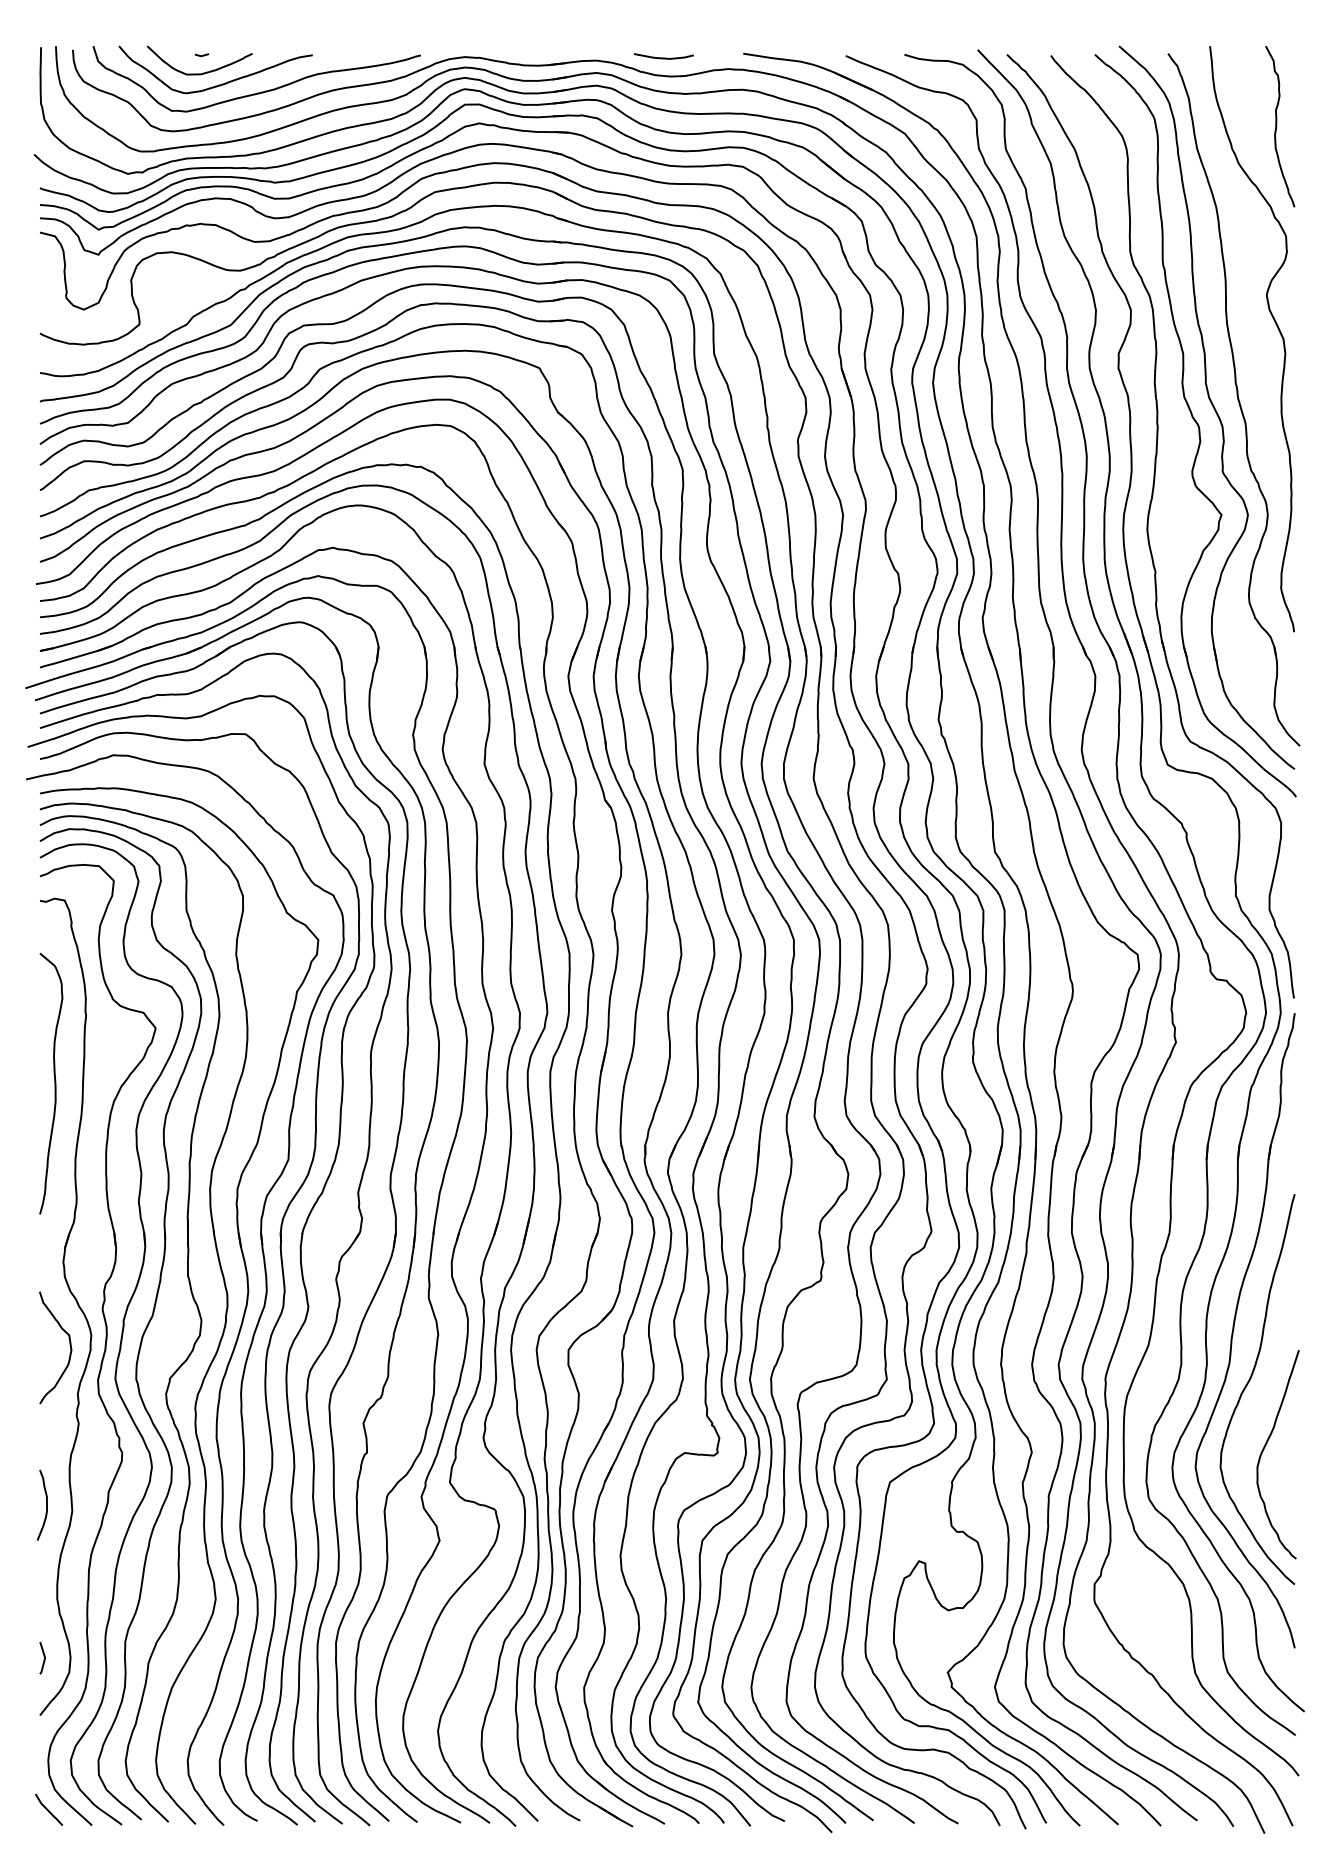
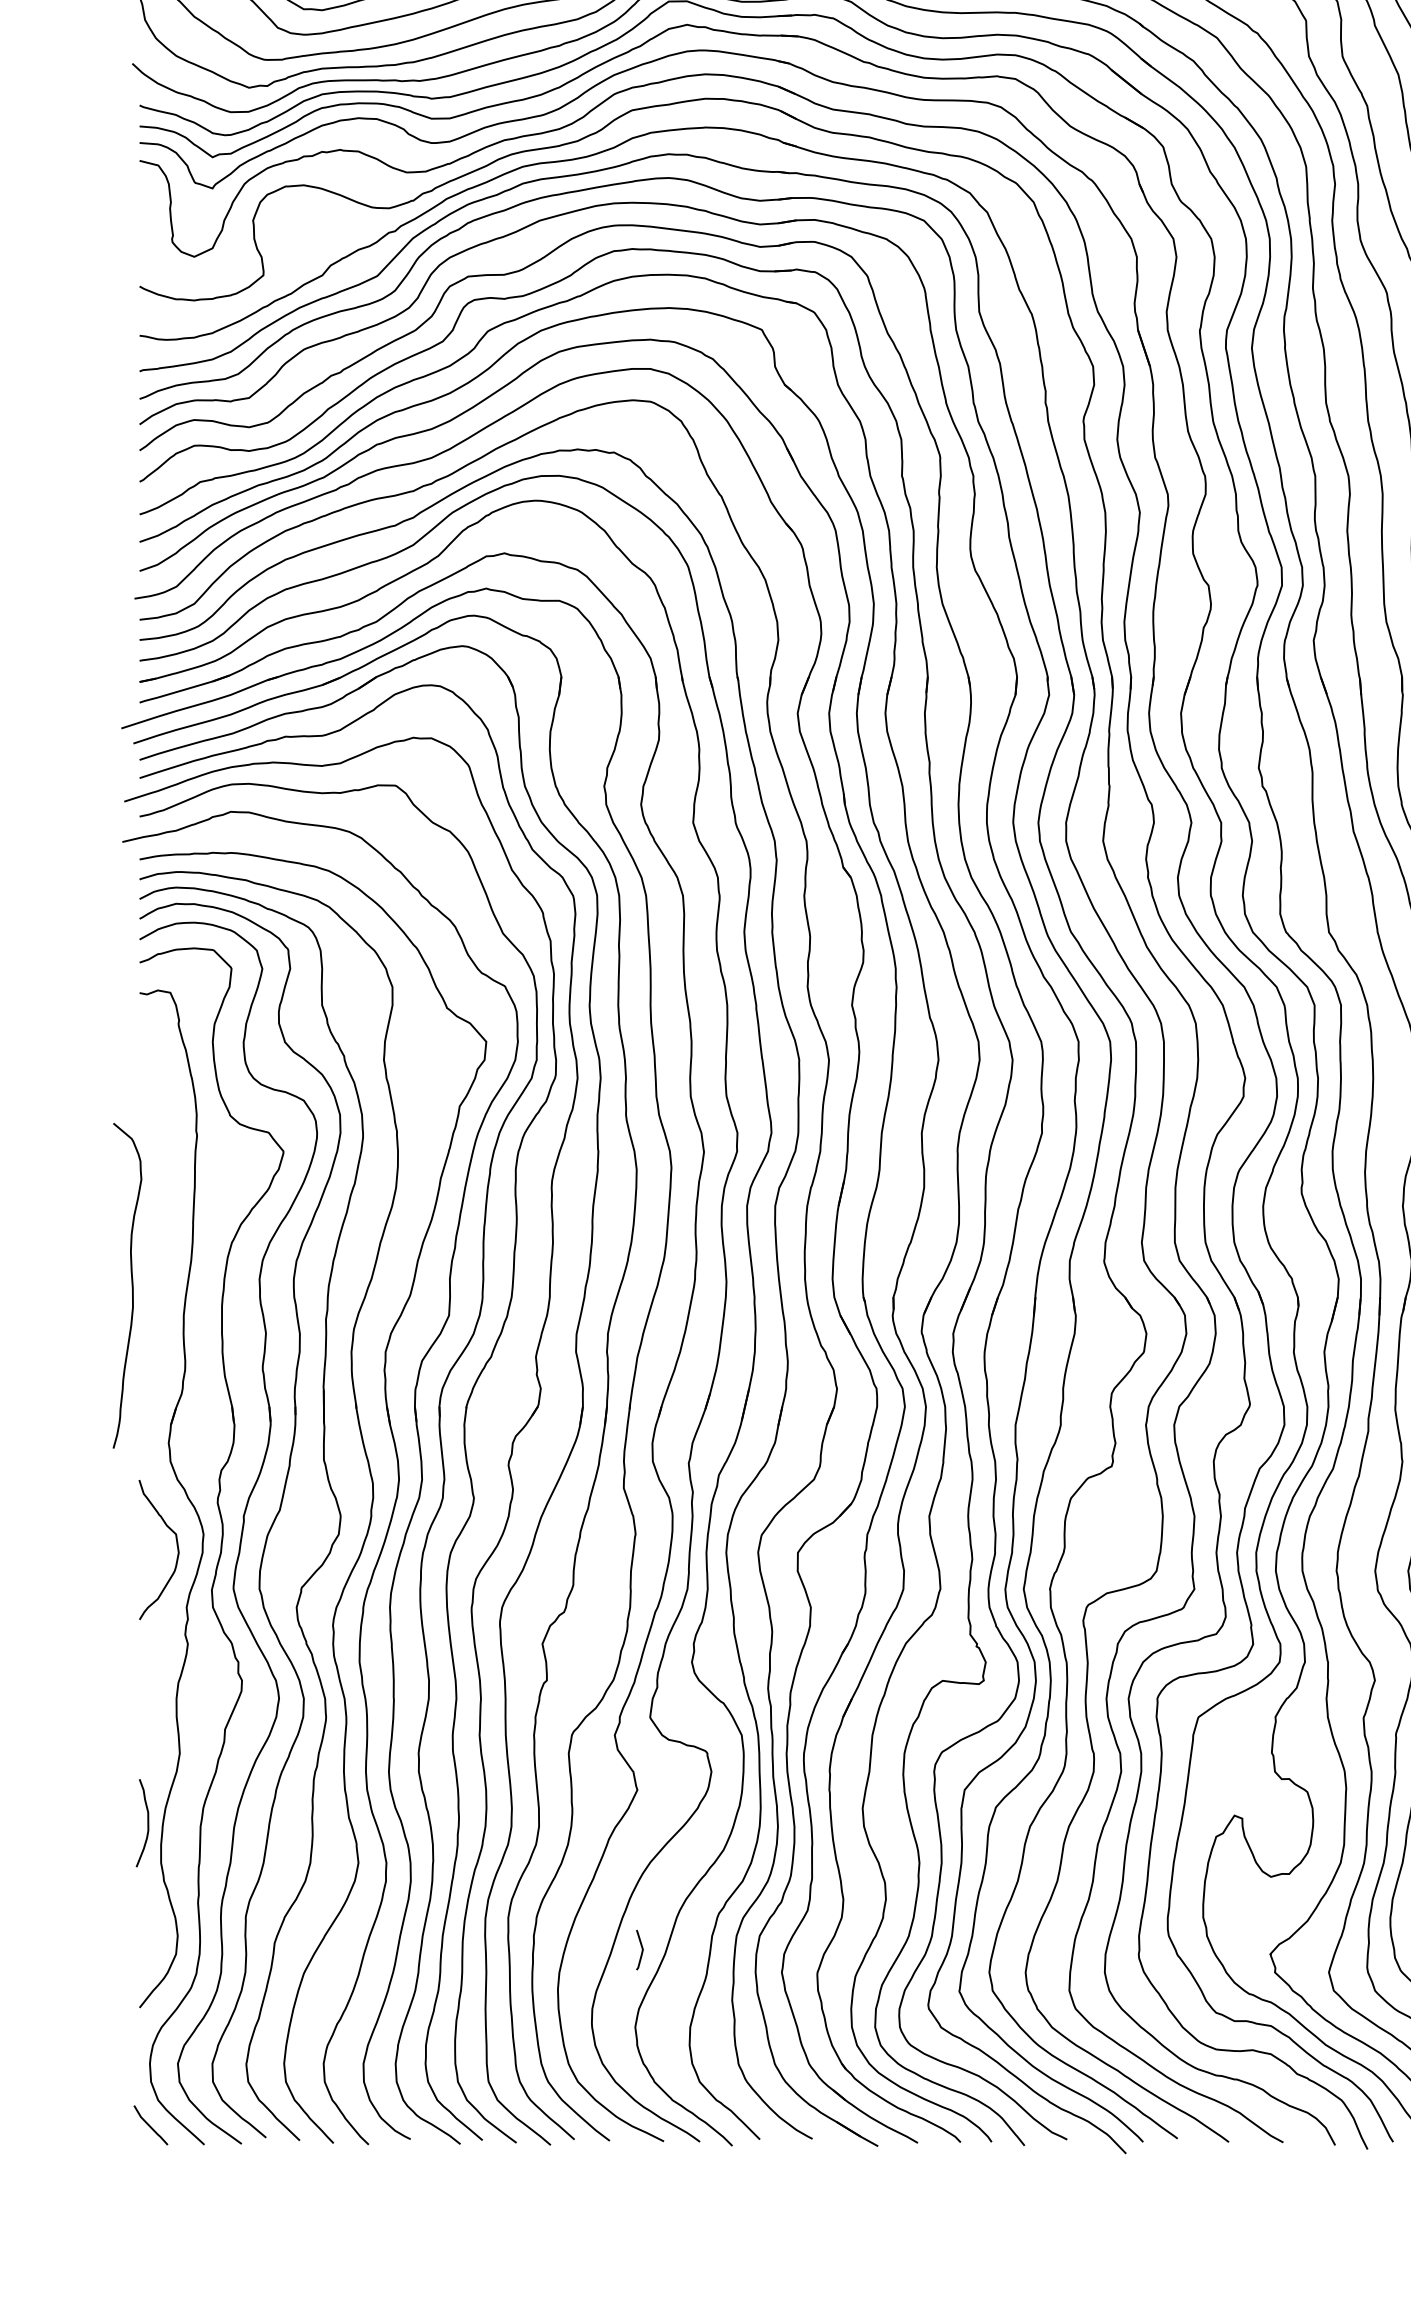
curve: (54, 1083) -> (131, 1285), moved
curve: (46, 1504) -> (147, 1822), moved
curve: (43, 1656) -> (640, 1948), moved

